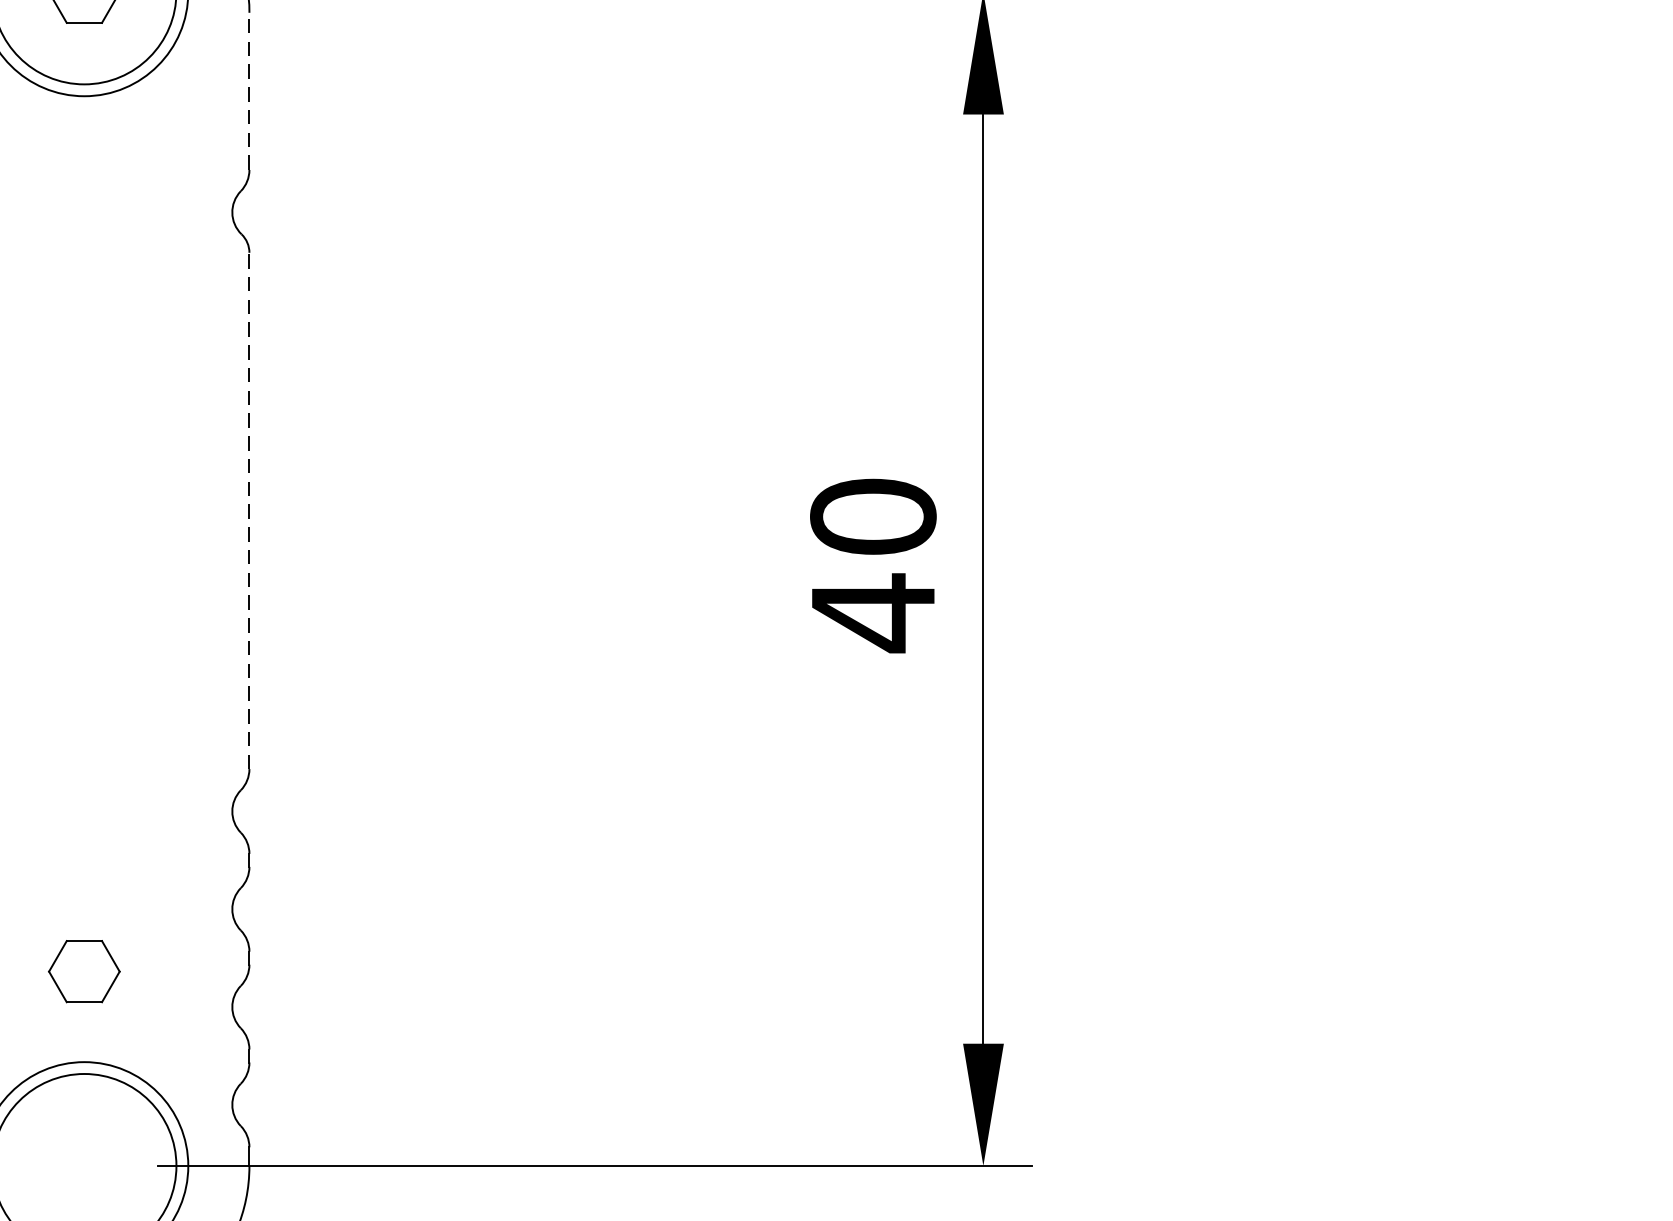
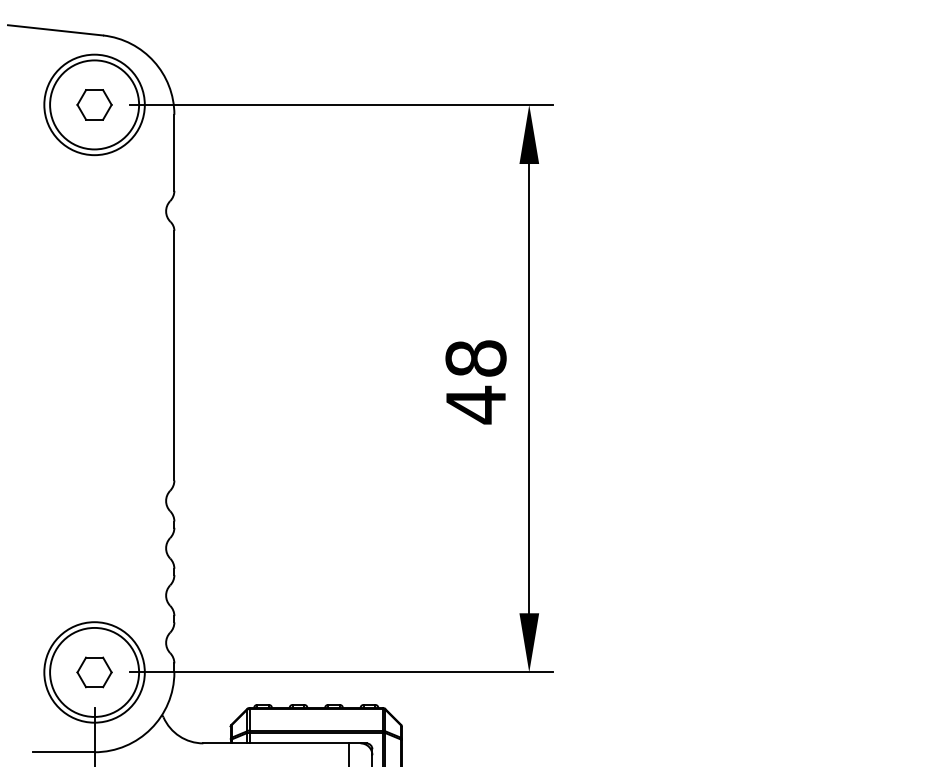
line: (249, 90) -> (174, 152), dashed -> solid
line: (249, 510) -> (174, 355), dashed -> solid
text: (872, 516) -> (475, 358), 40 -> 48
part: (84, 971) -> (94, 672), moved

